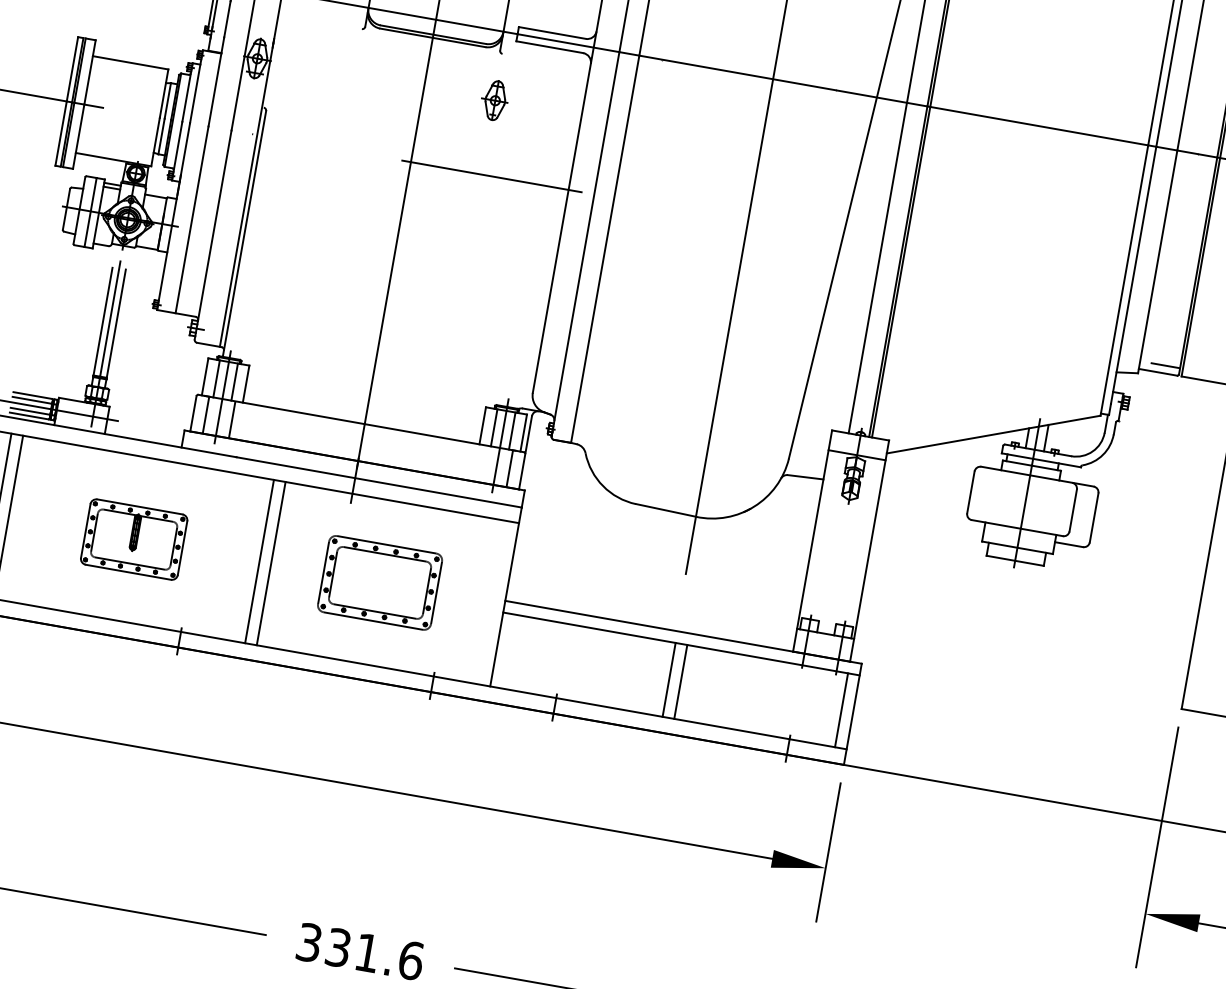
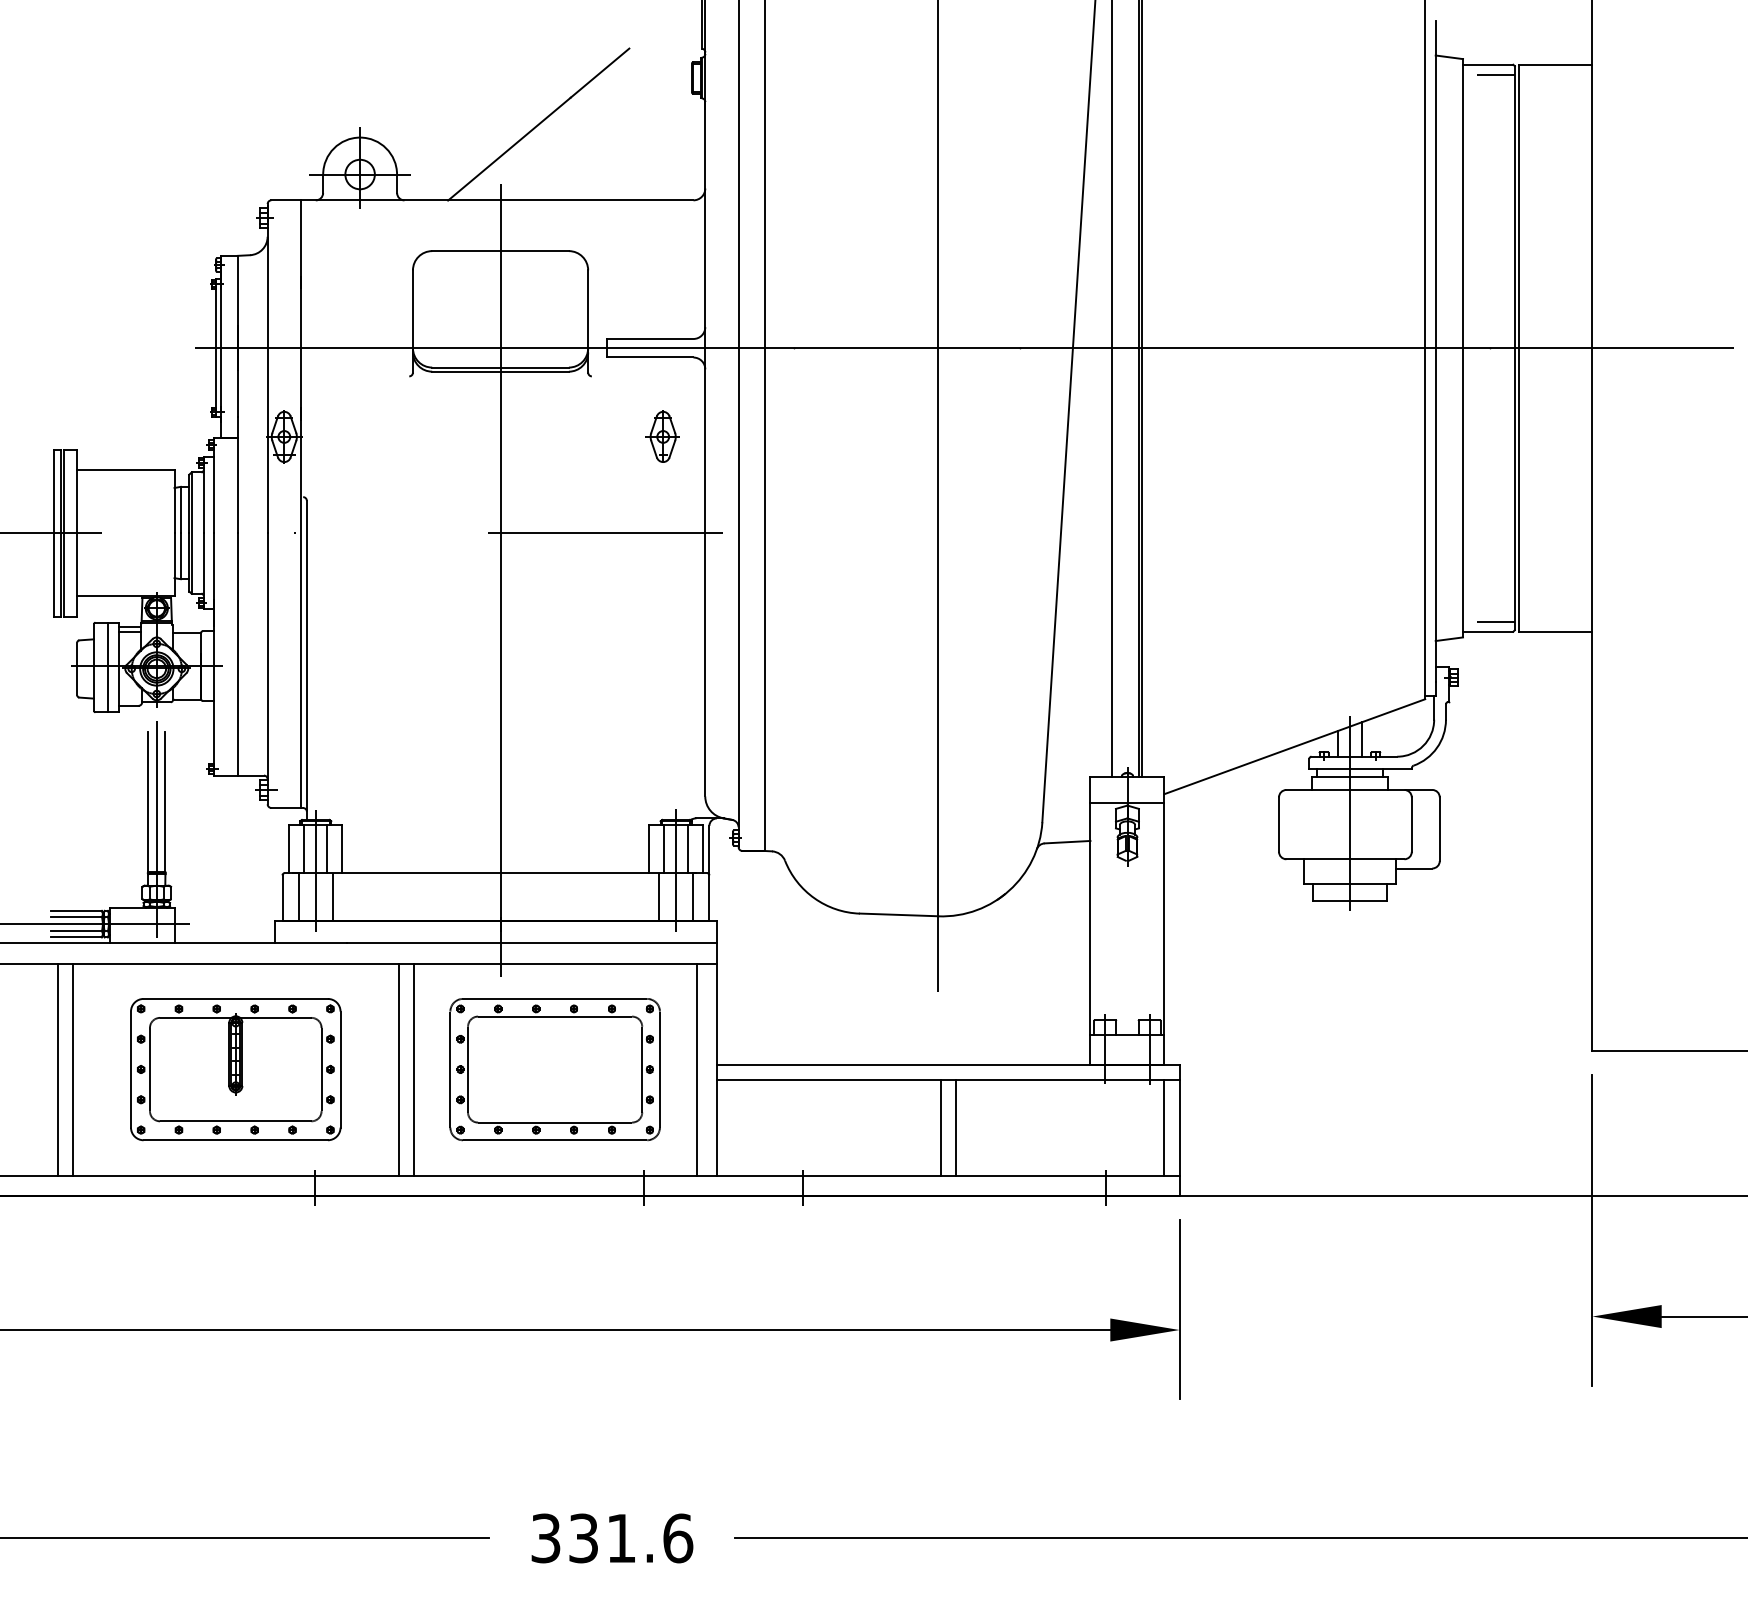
part: (494, 100) -> (662, 436), moved
line: (483, 464) -> (659, 897), added
part: (133, 539) -> (235, 1069), size x1.67
part: (379, 582) -> (554, 1069), size x1.43
line: (489, 601) -> (696, 1069), added

